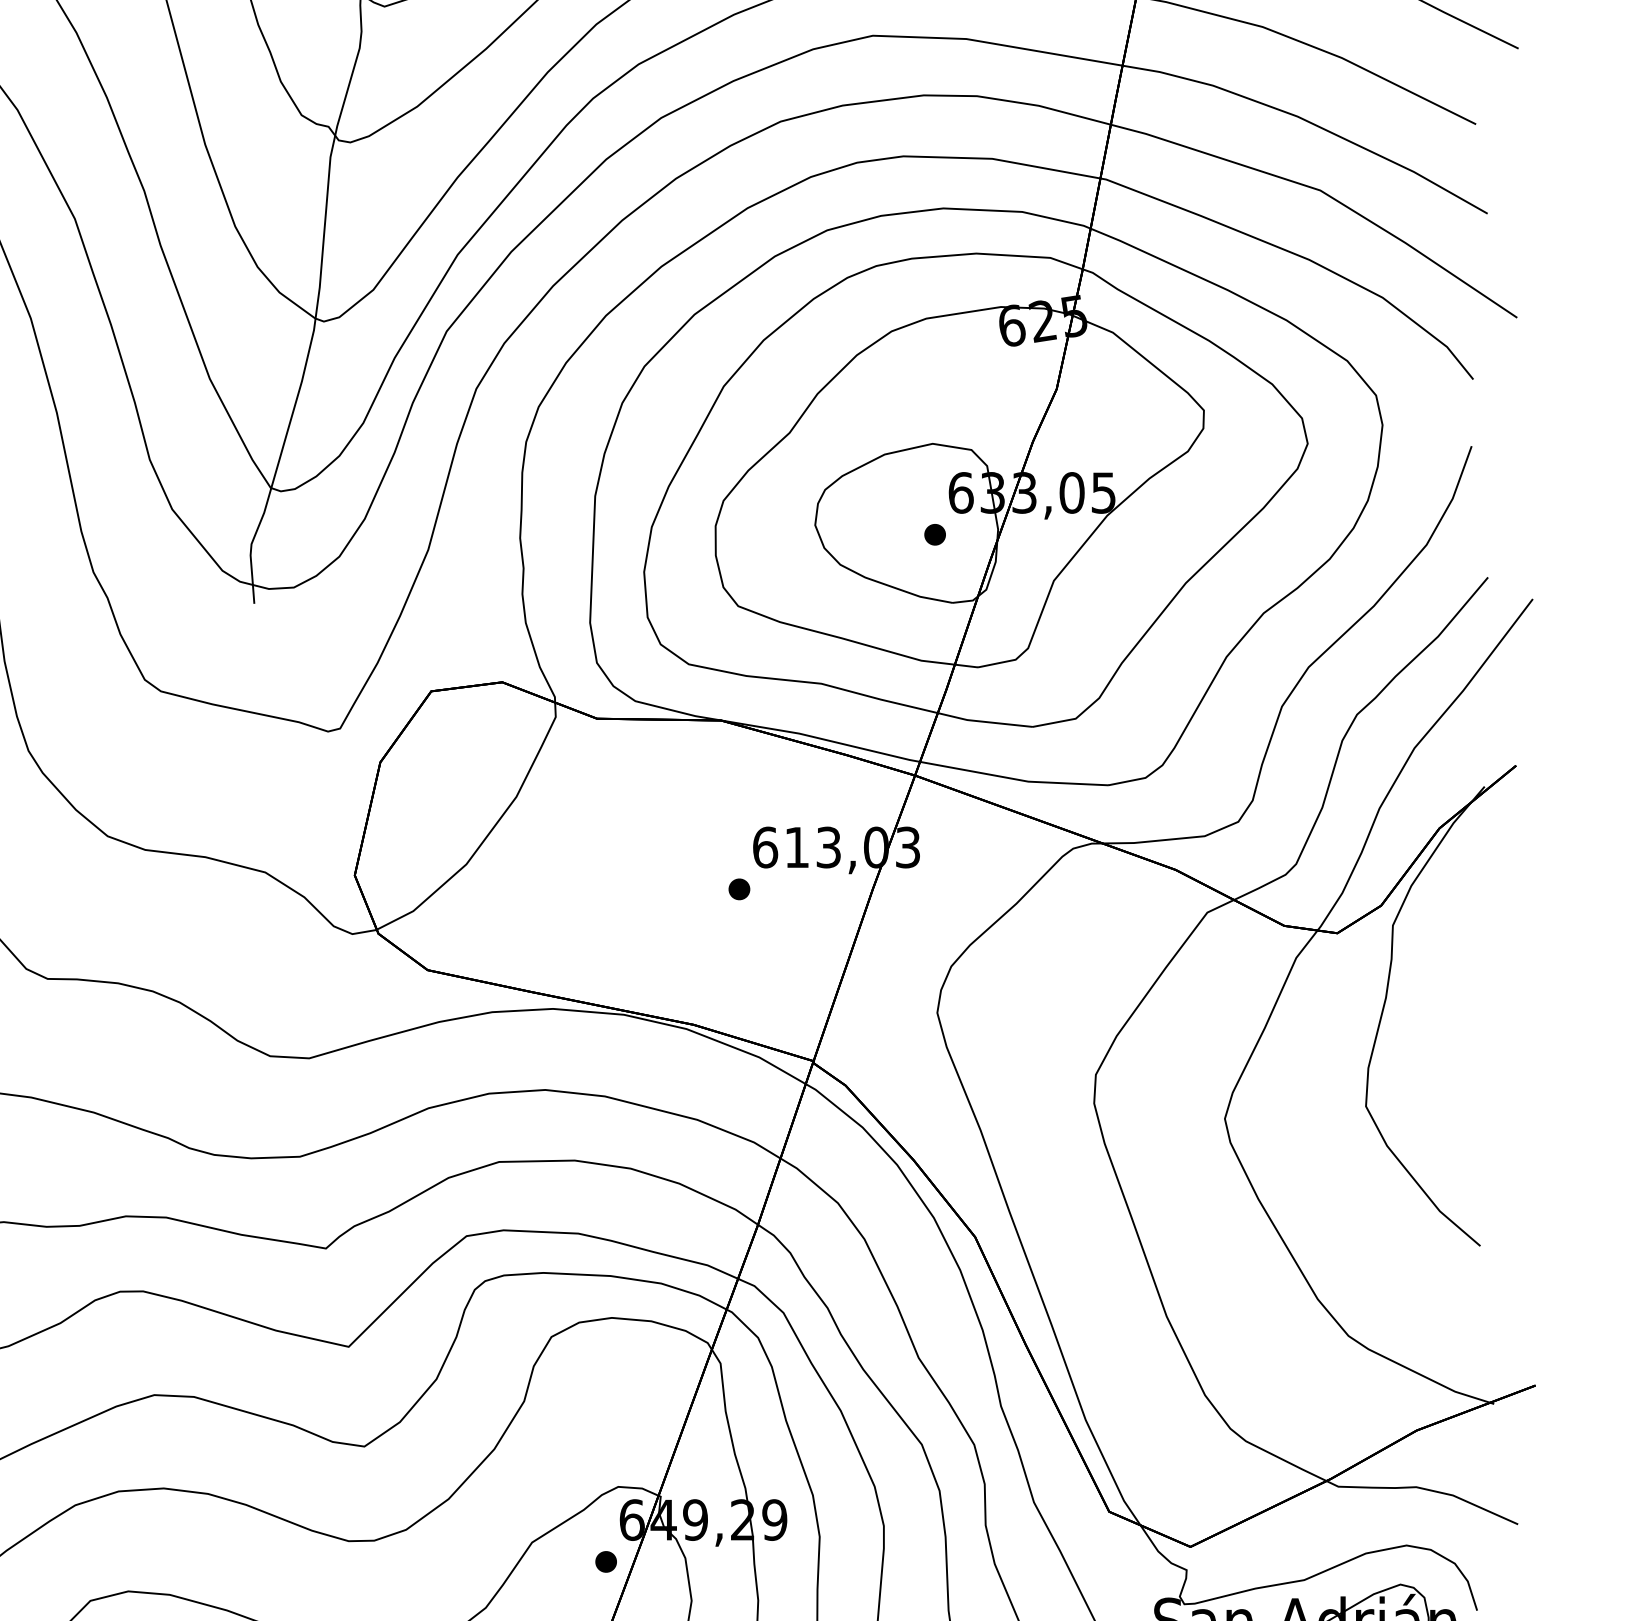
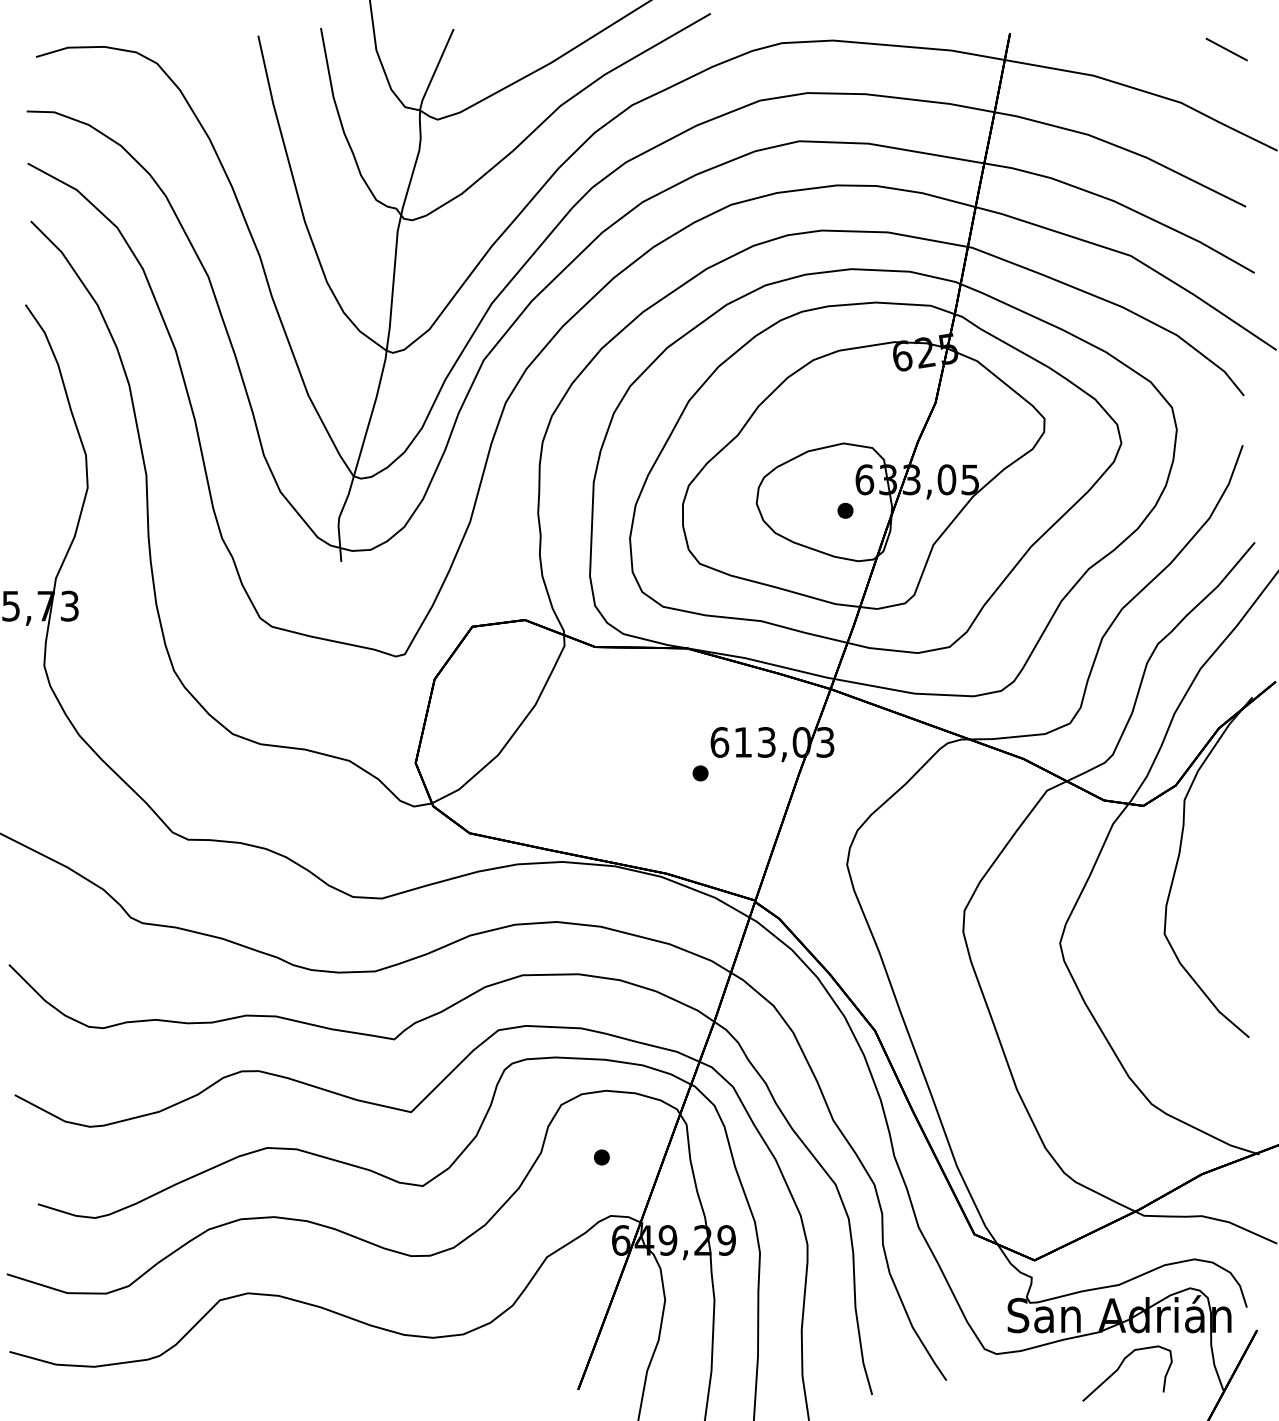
part: (605, 1561) -> (601, 1157), moved

